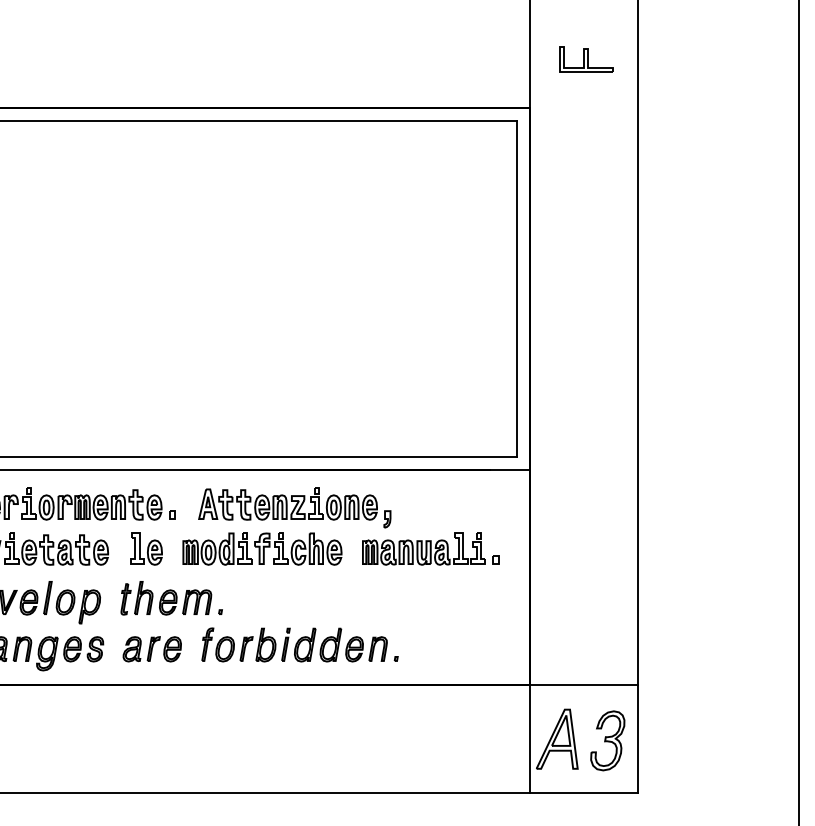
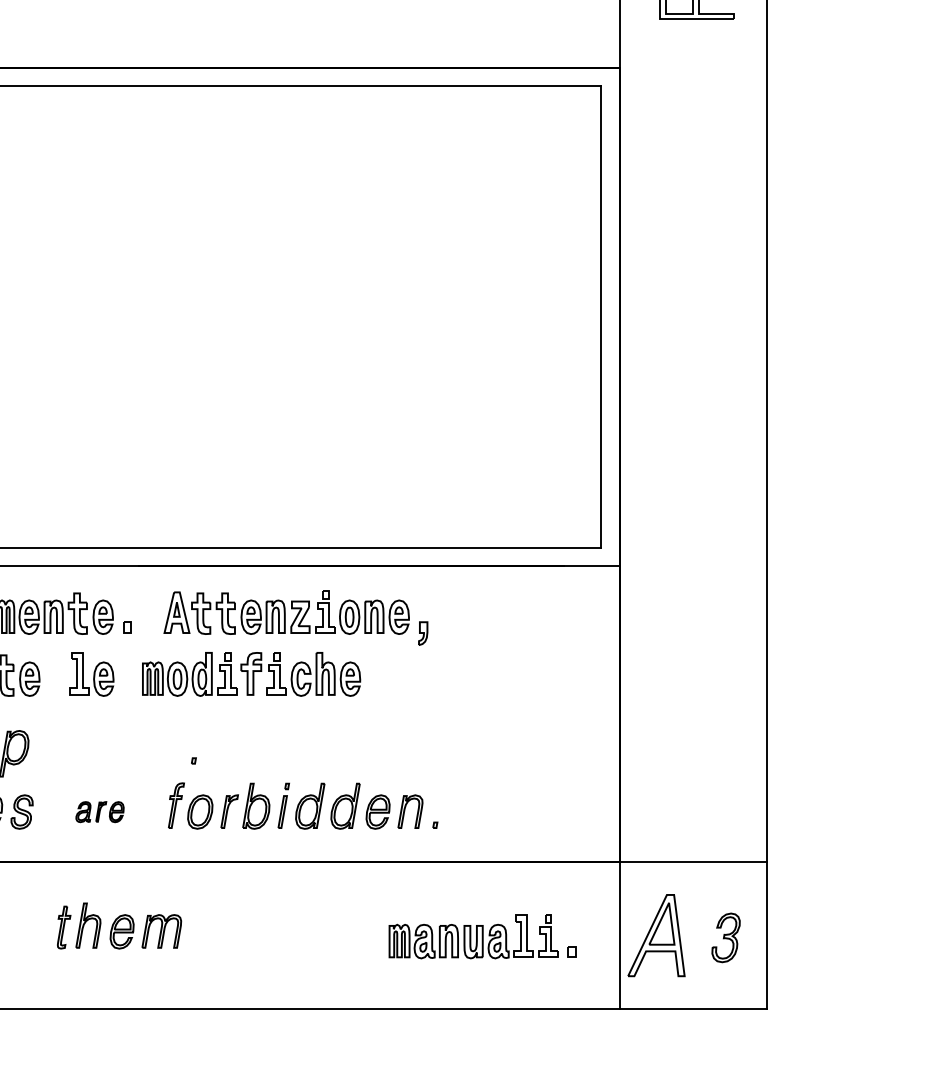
part: (430, 548) -> (482, 935), moved
part: (166, 598) -> (119, 926), moved
part: (151, 649) -> (99, 812), size x0.6
part: (607, 740) -> (725, 937), size x0.6

